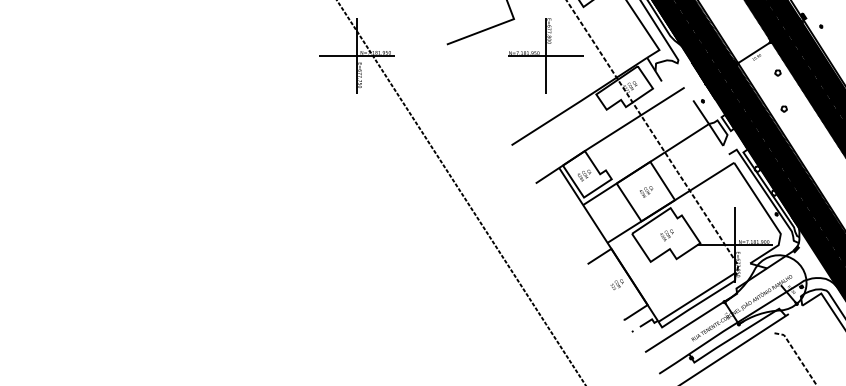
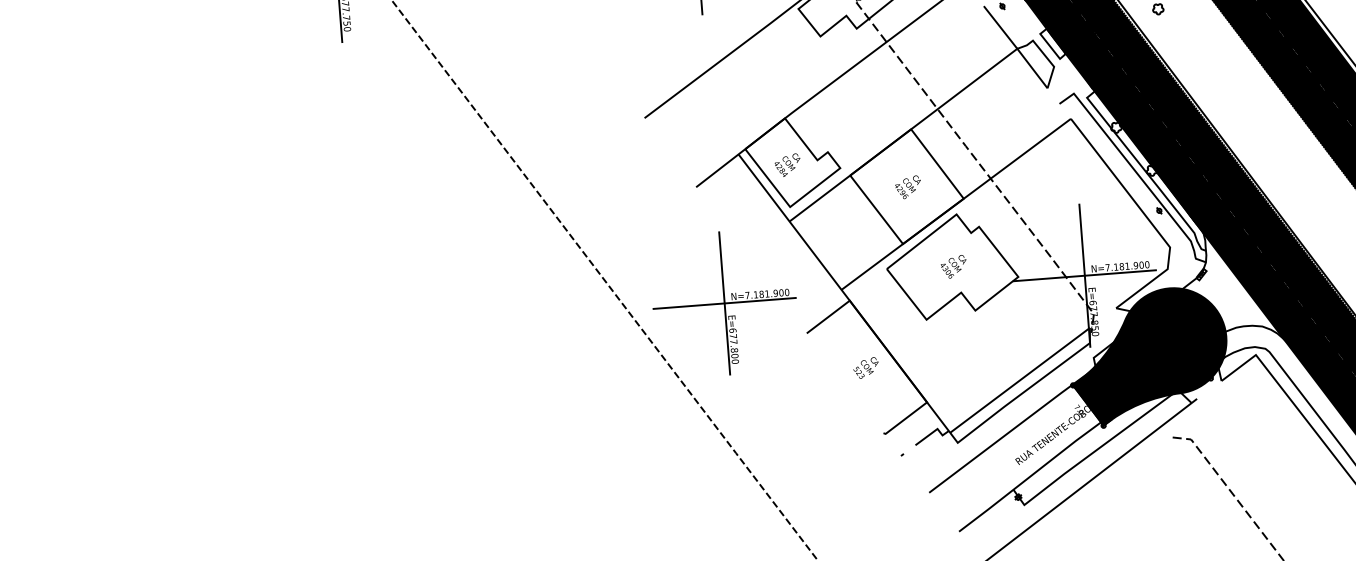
part: (545, 244) -> (723, 302), added
fill: (765, 289) -> (1149, 355), added

